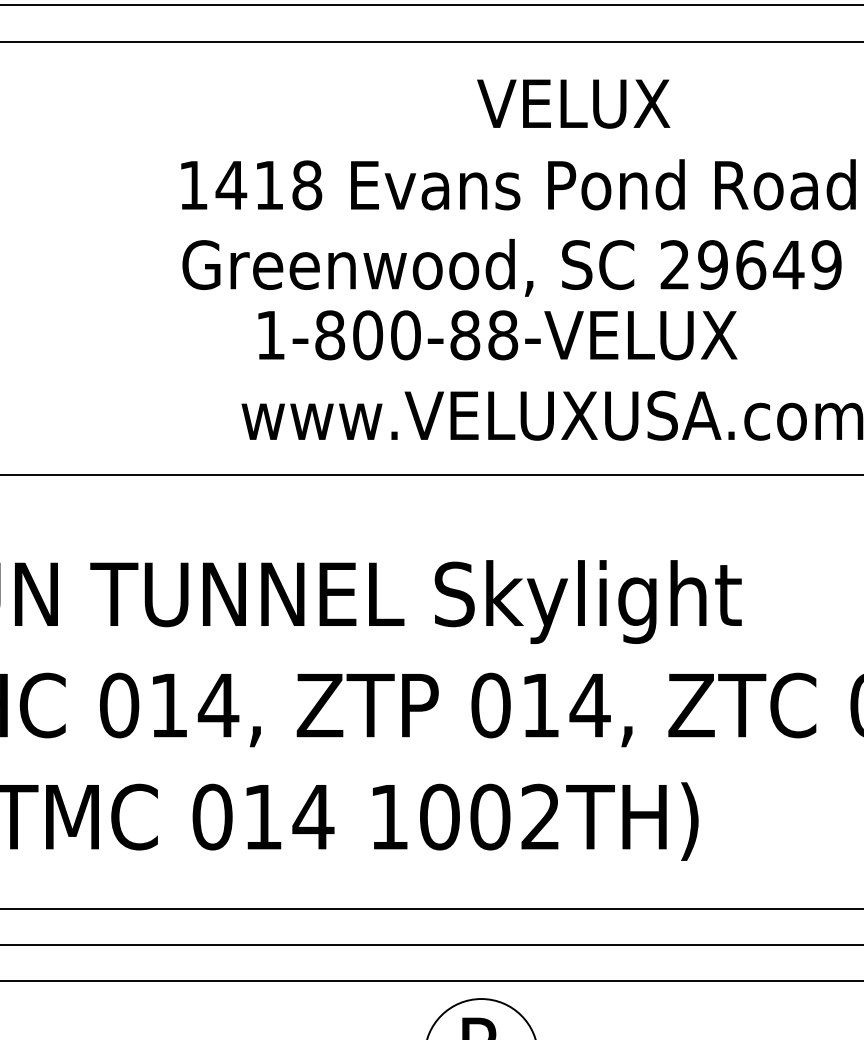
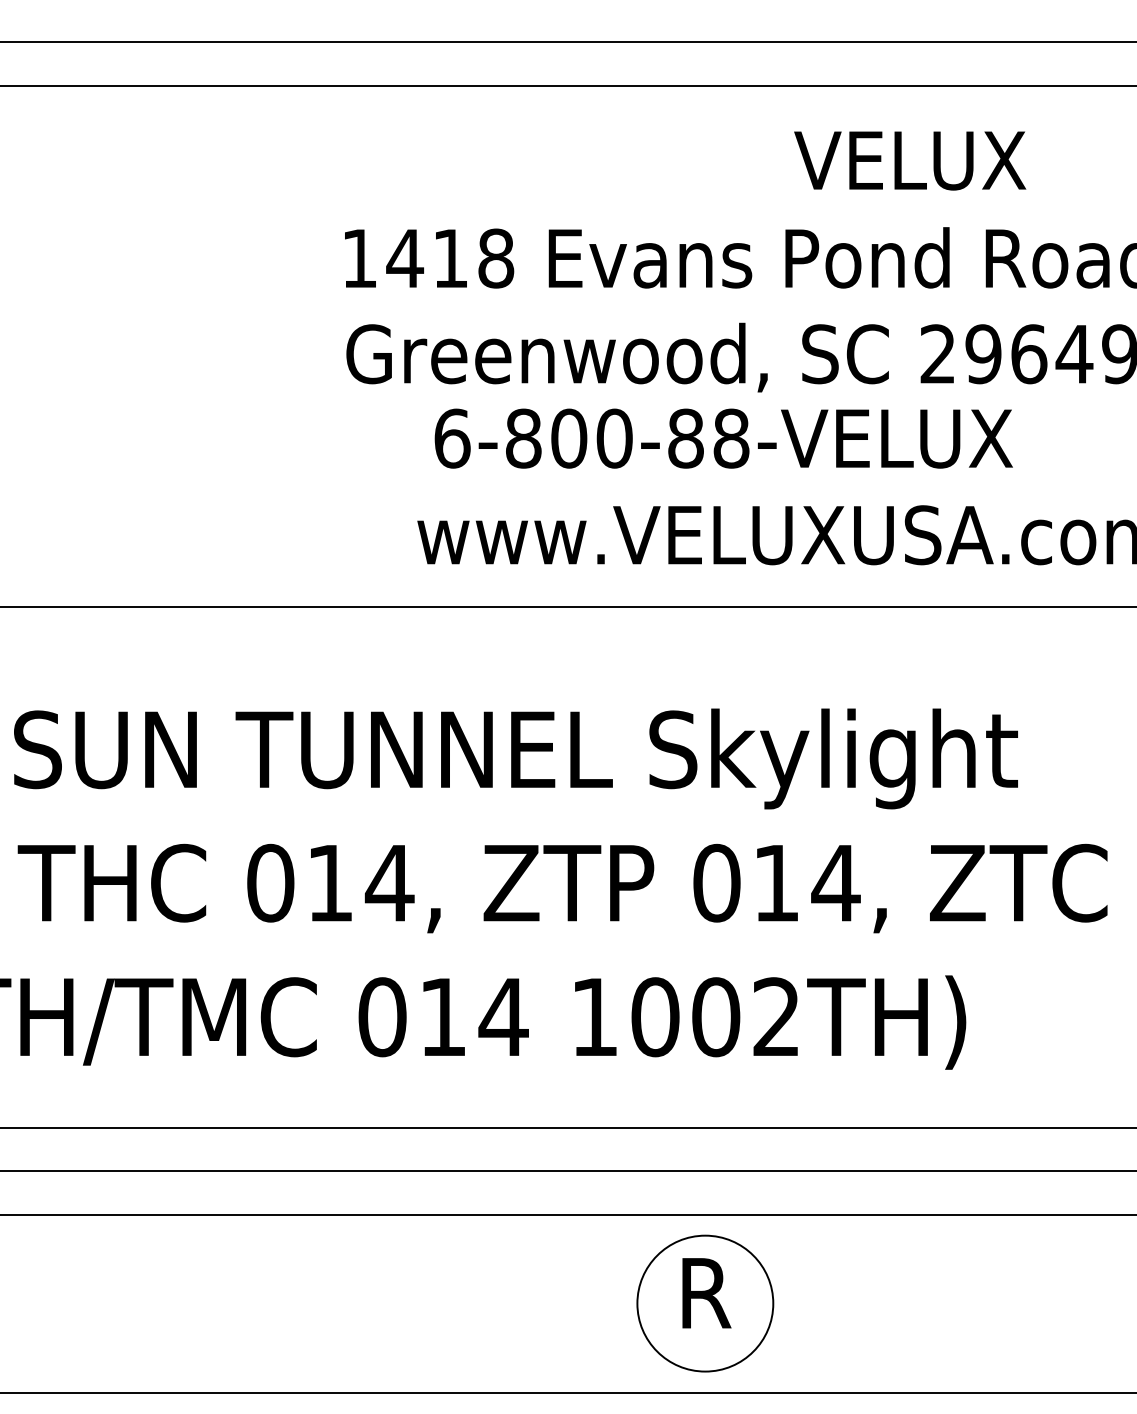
text: (573, 103) -> (910, 160), moved
text: (270, 335) -> (452, 438), 1-800-88-VELUX -> 6-800-88-VELUX

